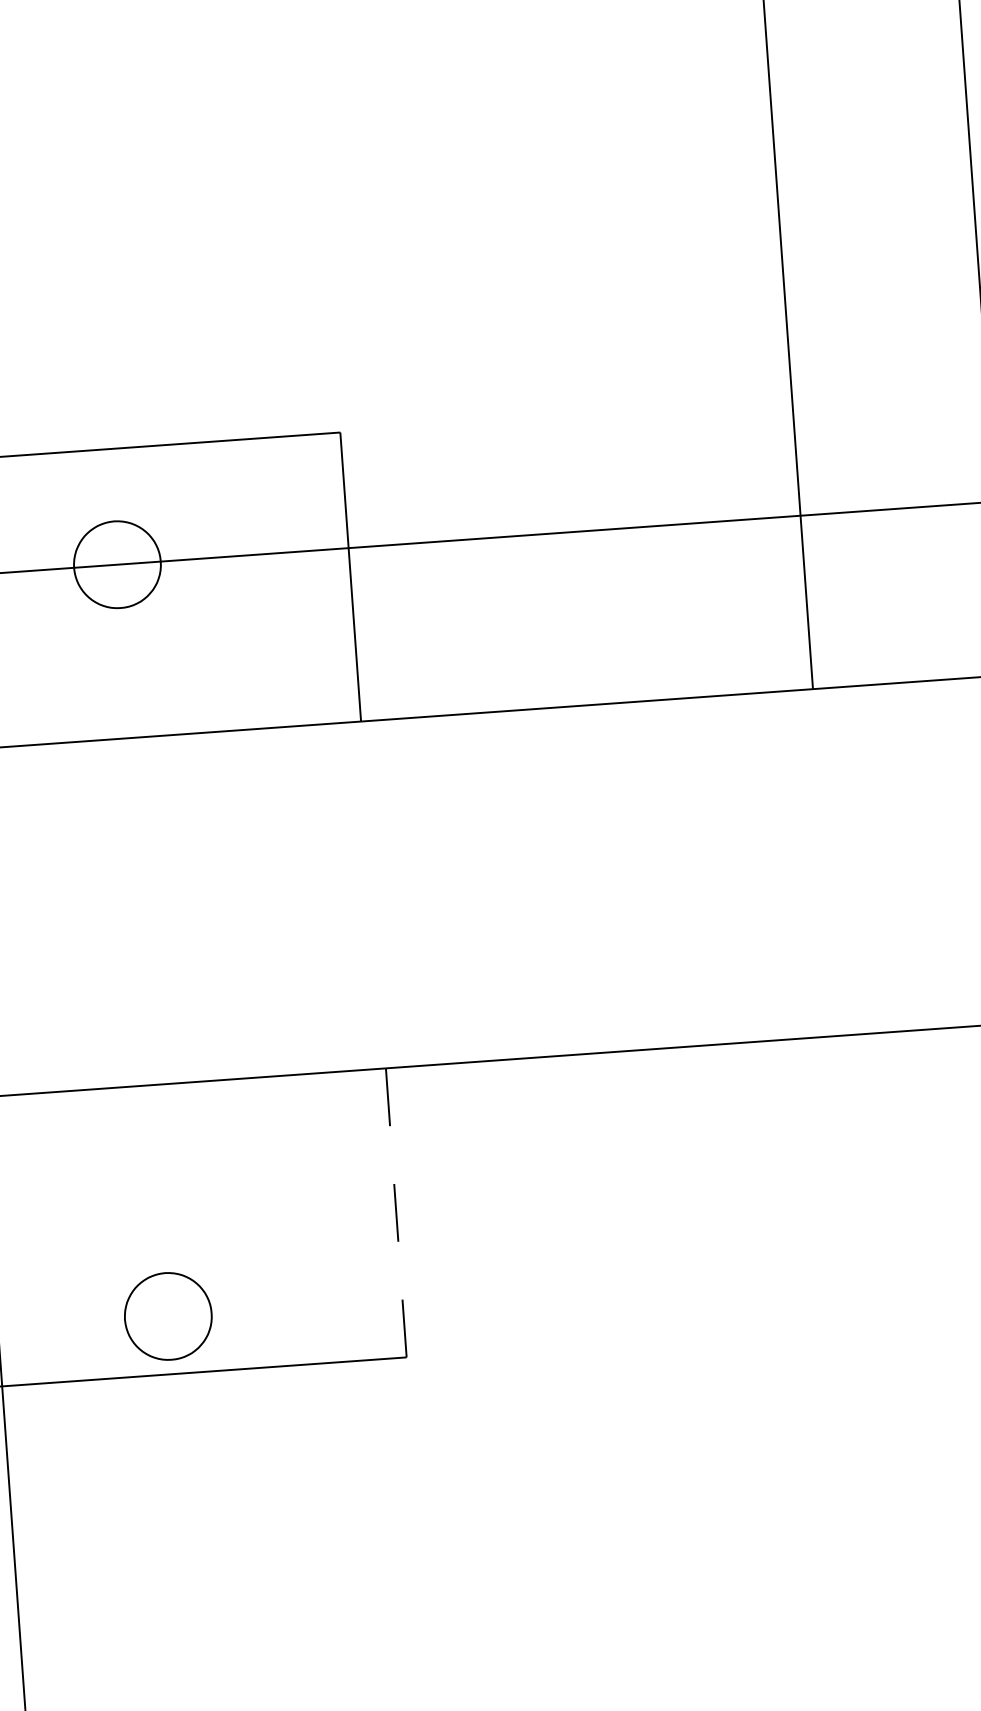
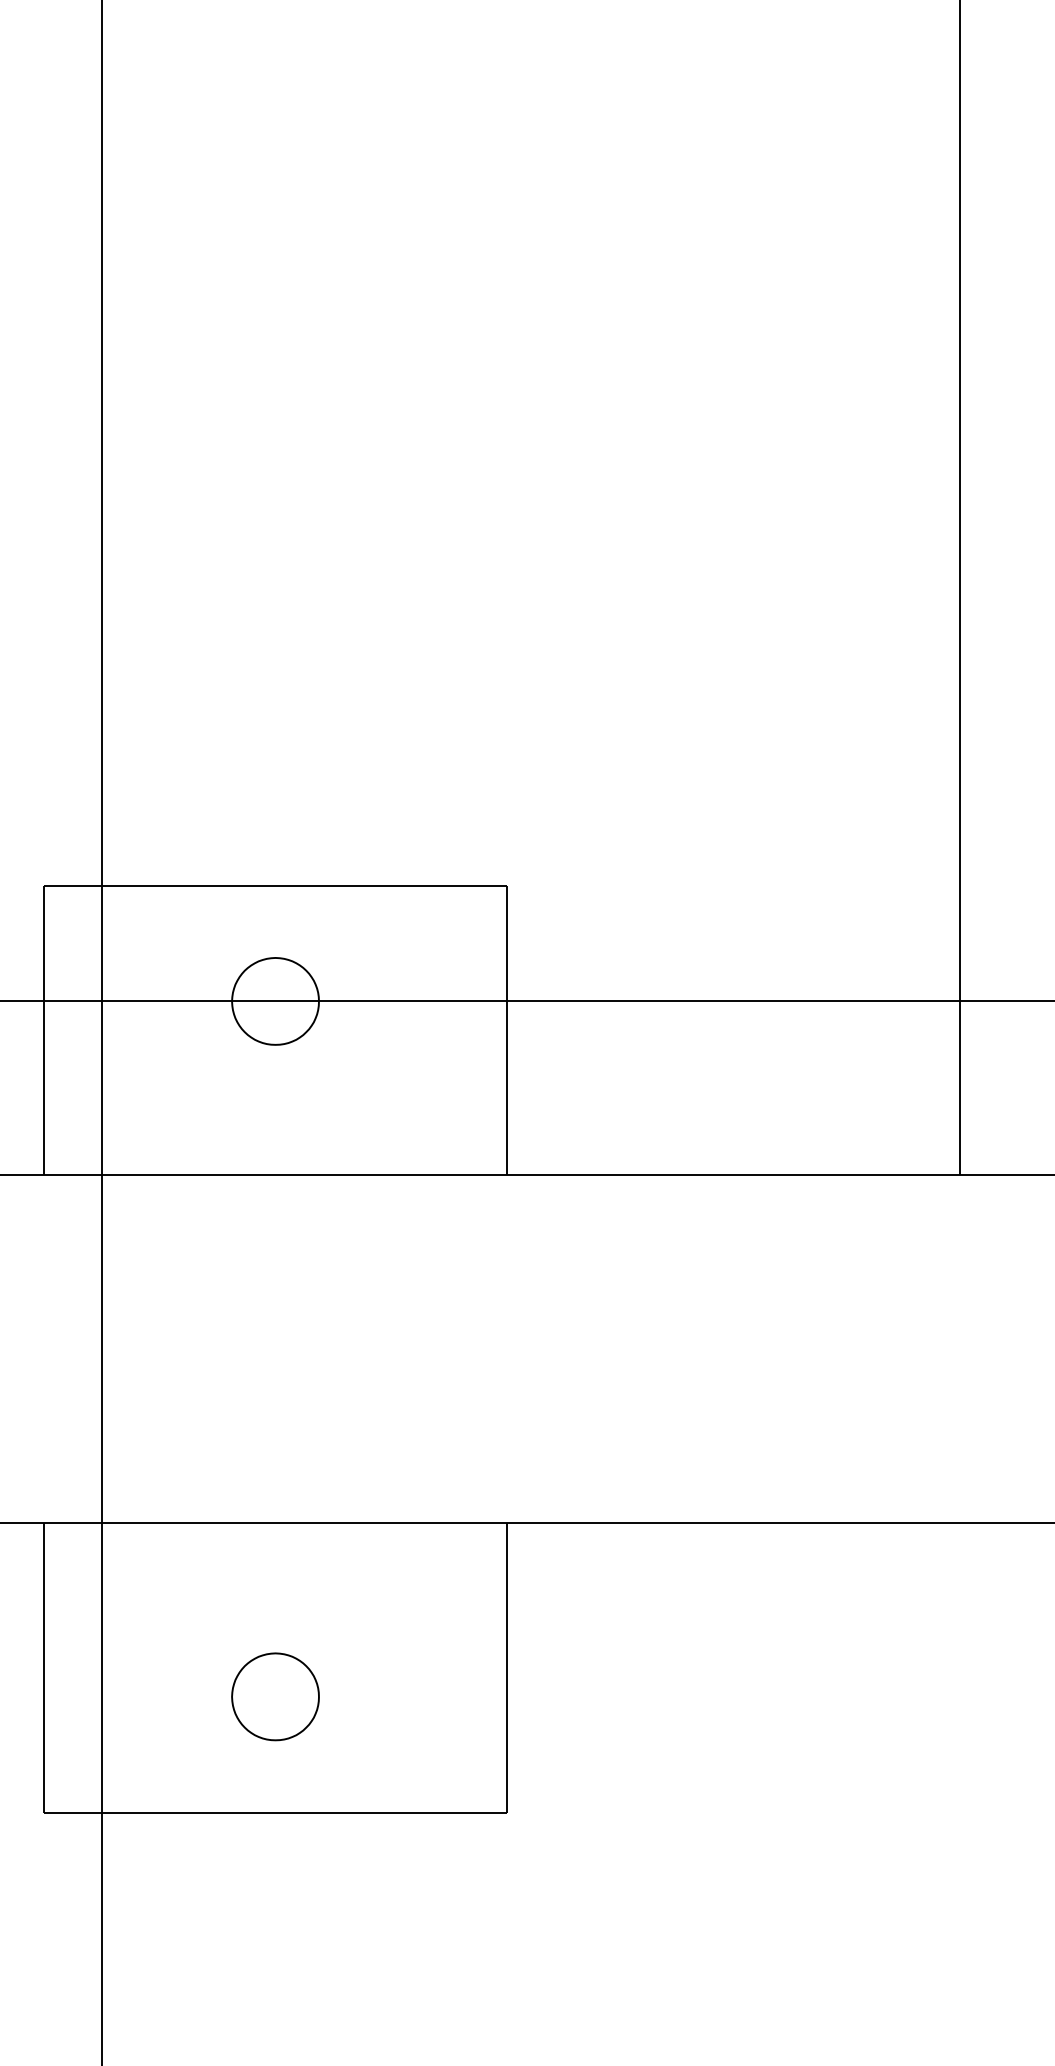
line: (396, 1212) -> (507, 1667), dashed -> solid
part: (168, 1316) -> (275, 1696), moved

